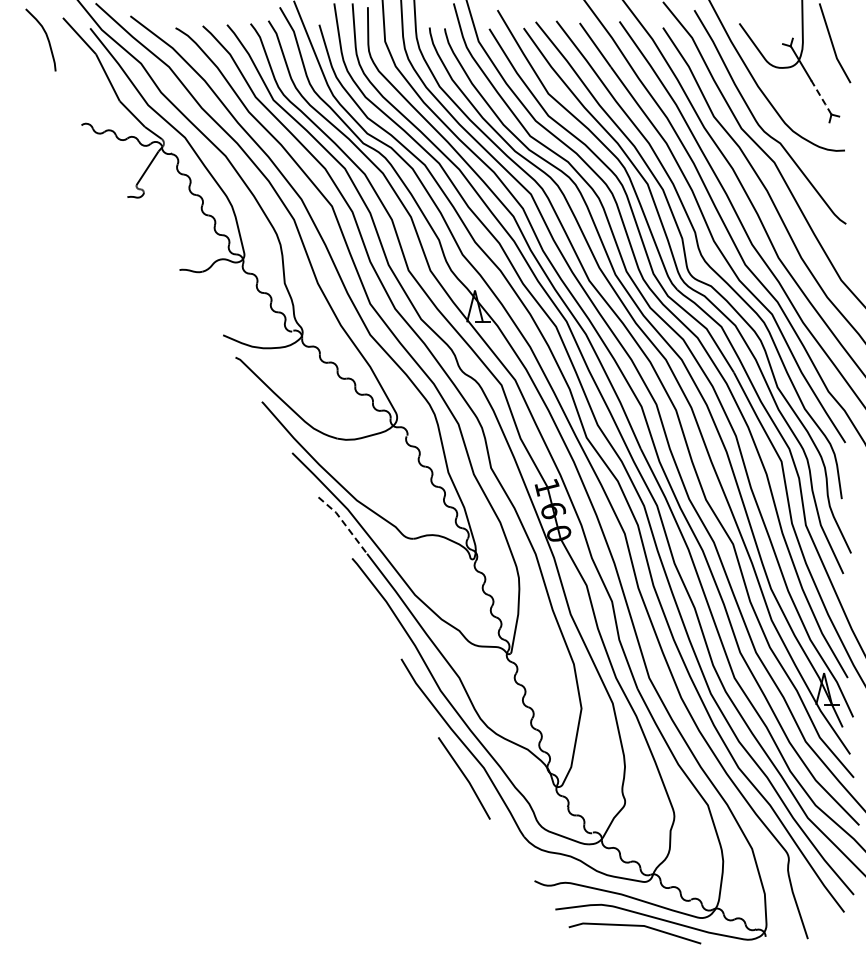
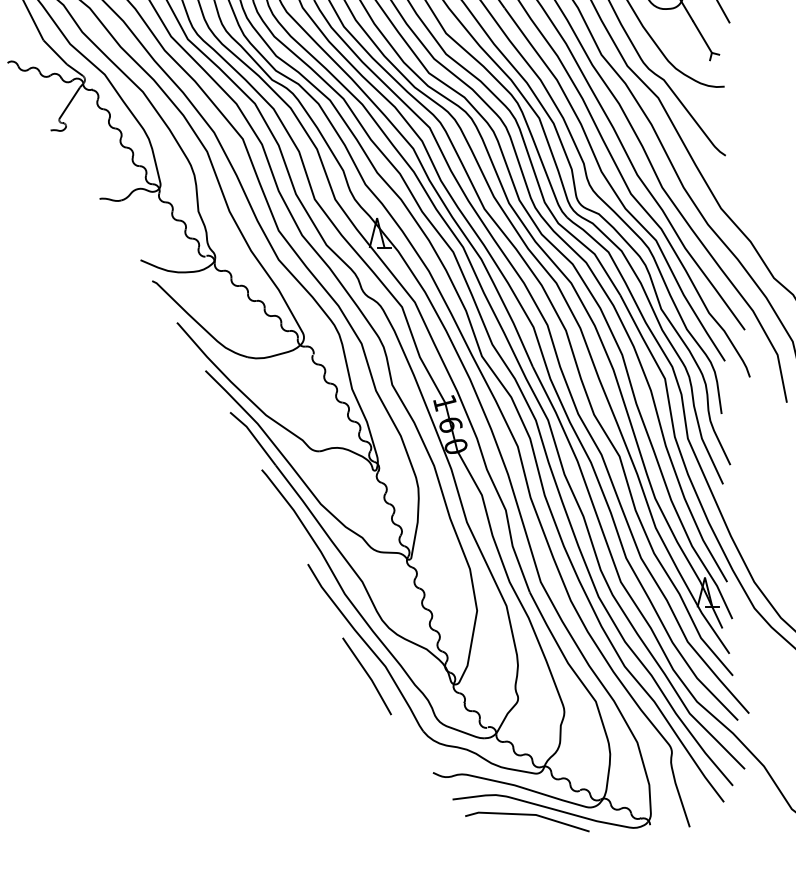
line: (821, 97) -> (702, 36), dashed -> solid
line: (344, 523) -> (254, 436), dashed -> solid

